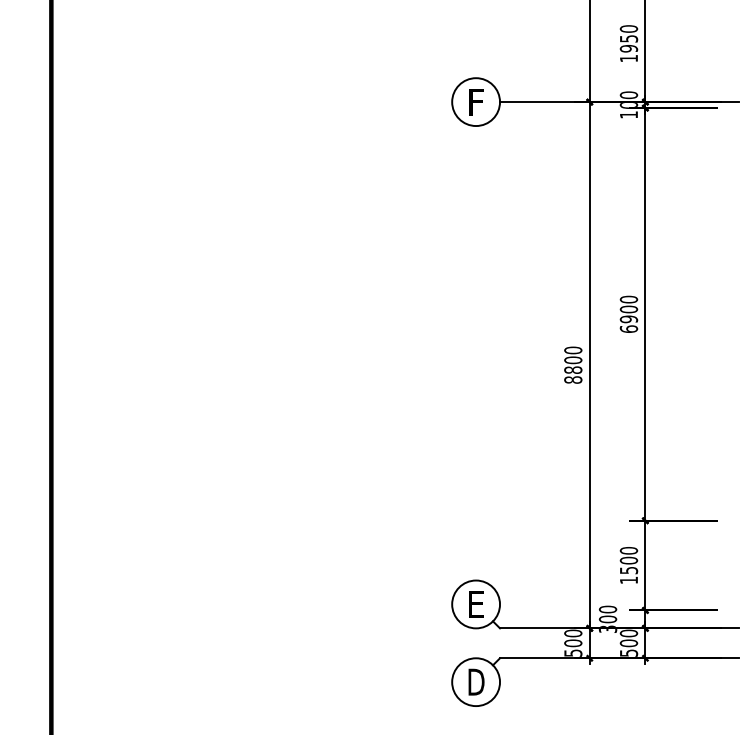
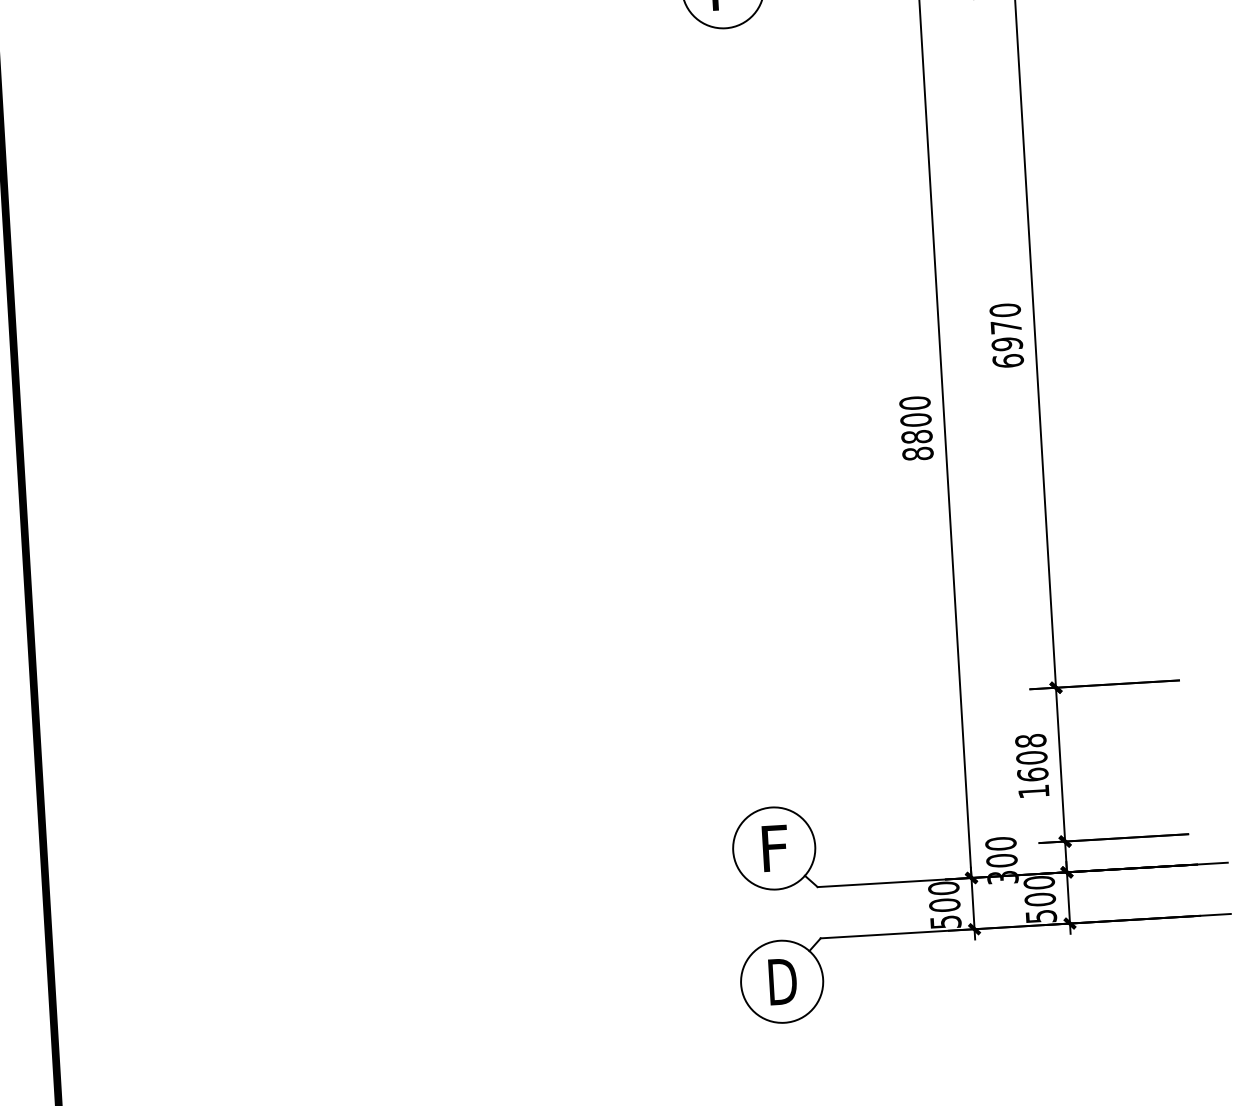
text: (628, 309) -> (1005, 327), 6900 -> 6970
text: (628, 560) -> (1031, 757), 1500 -> 1608
text: (477, 605) -> (776, 850), E -> F

